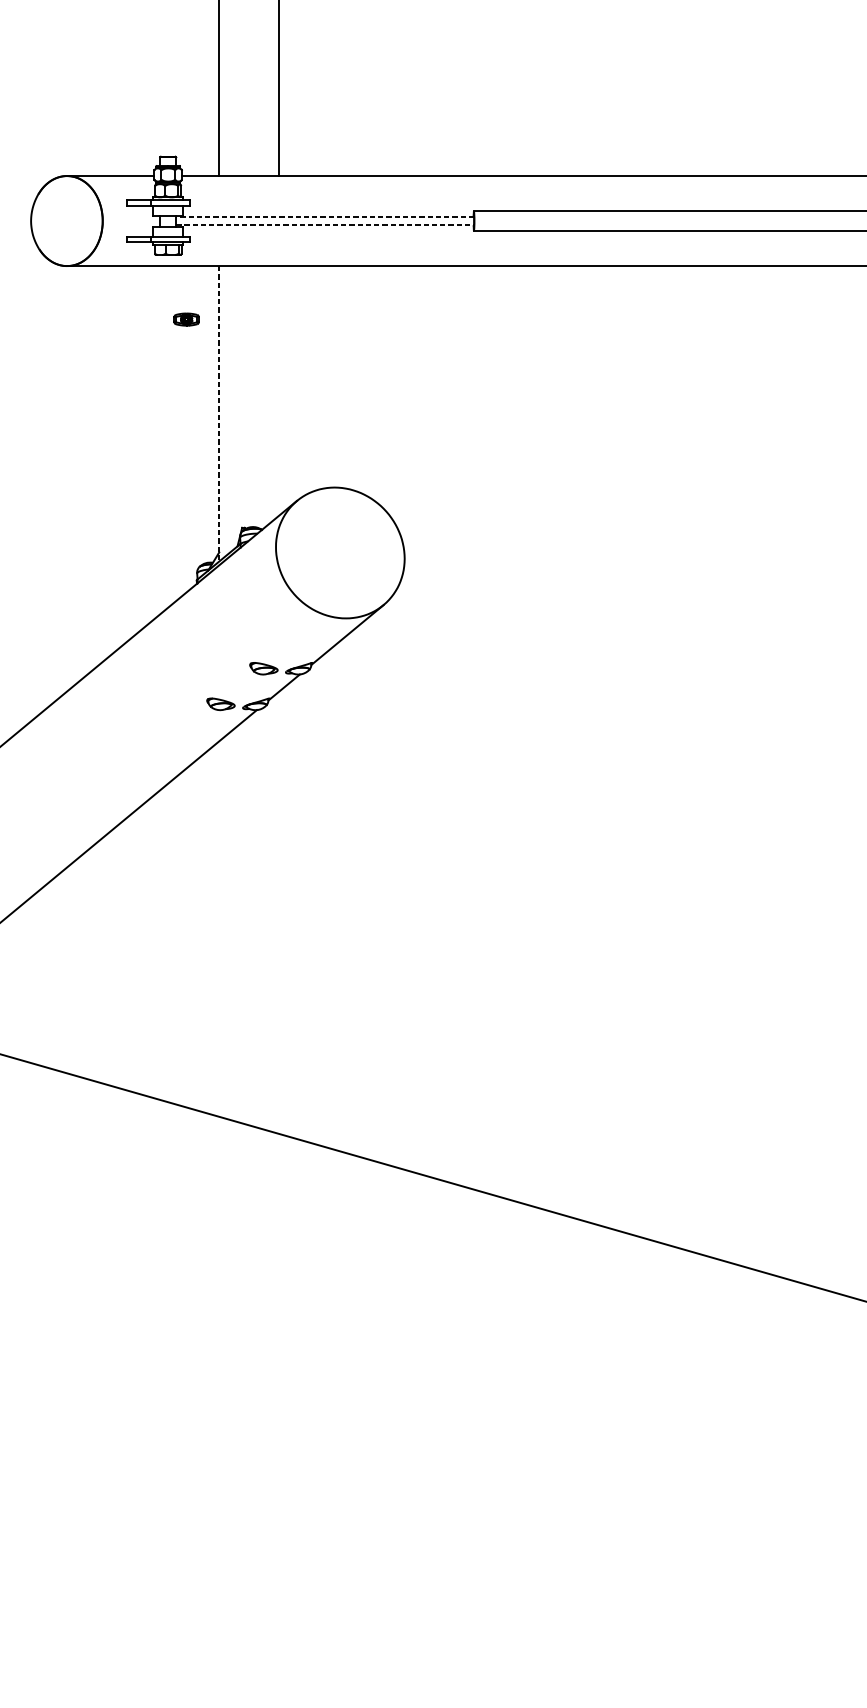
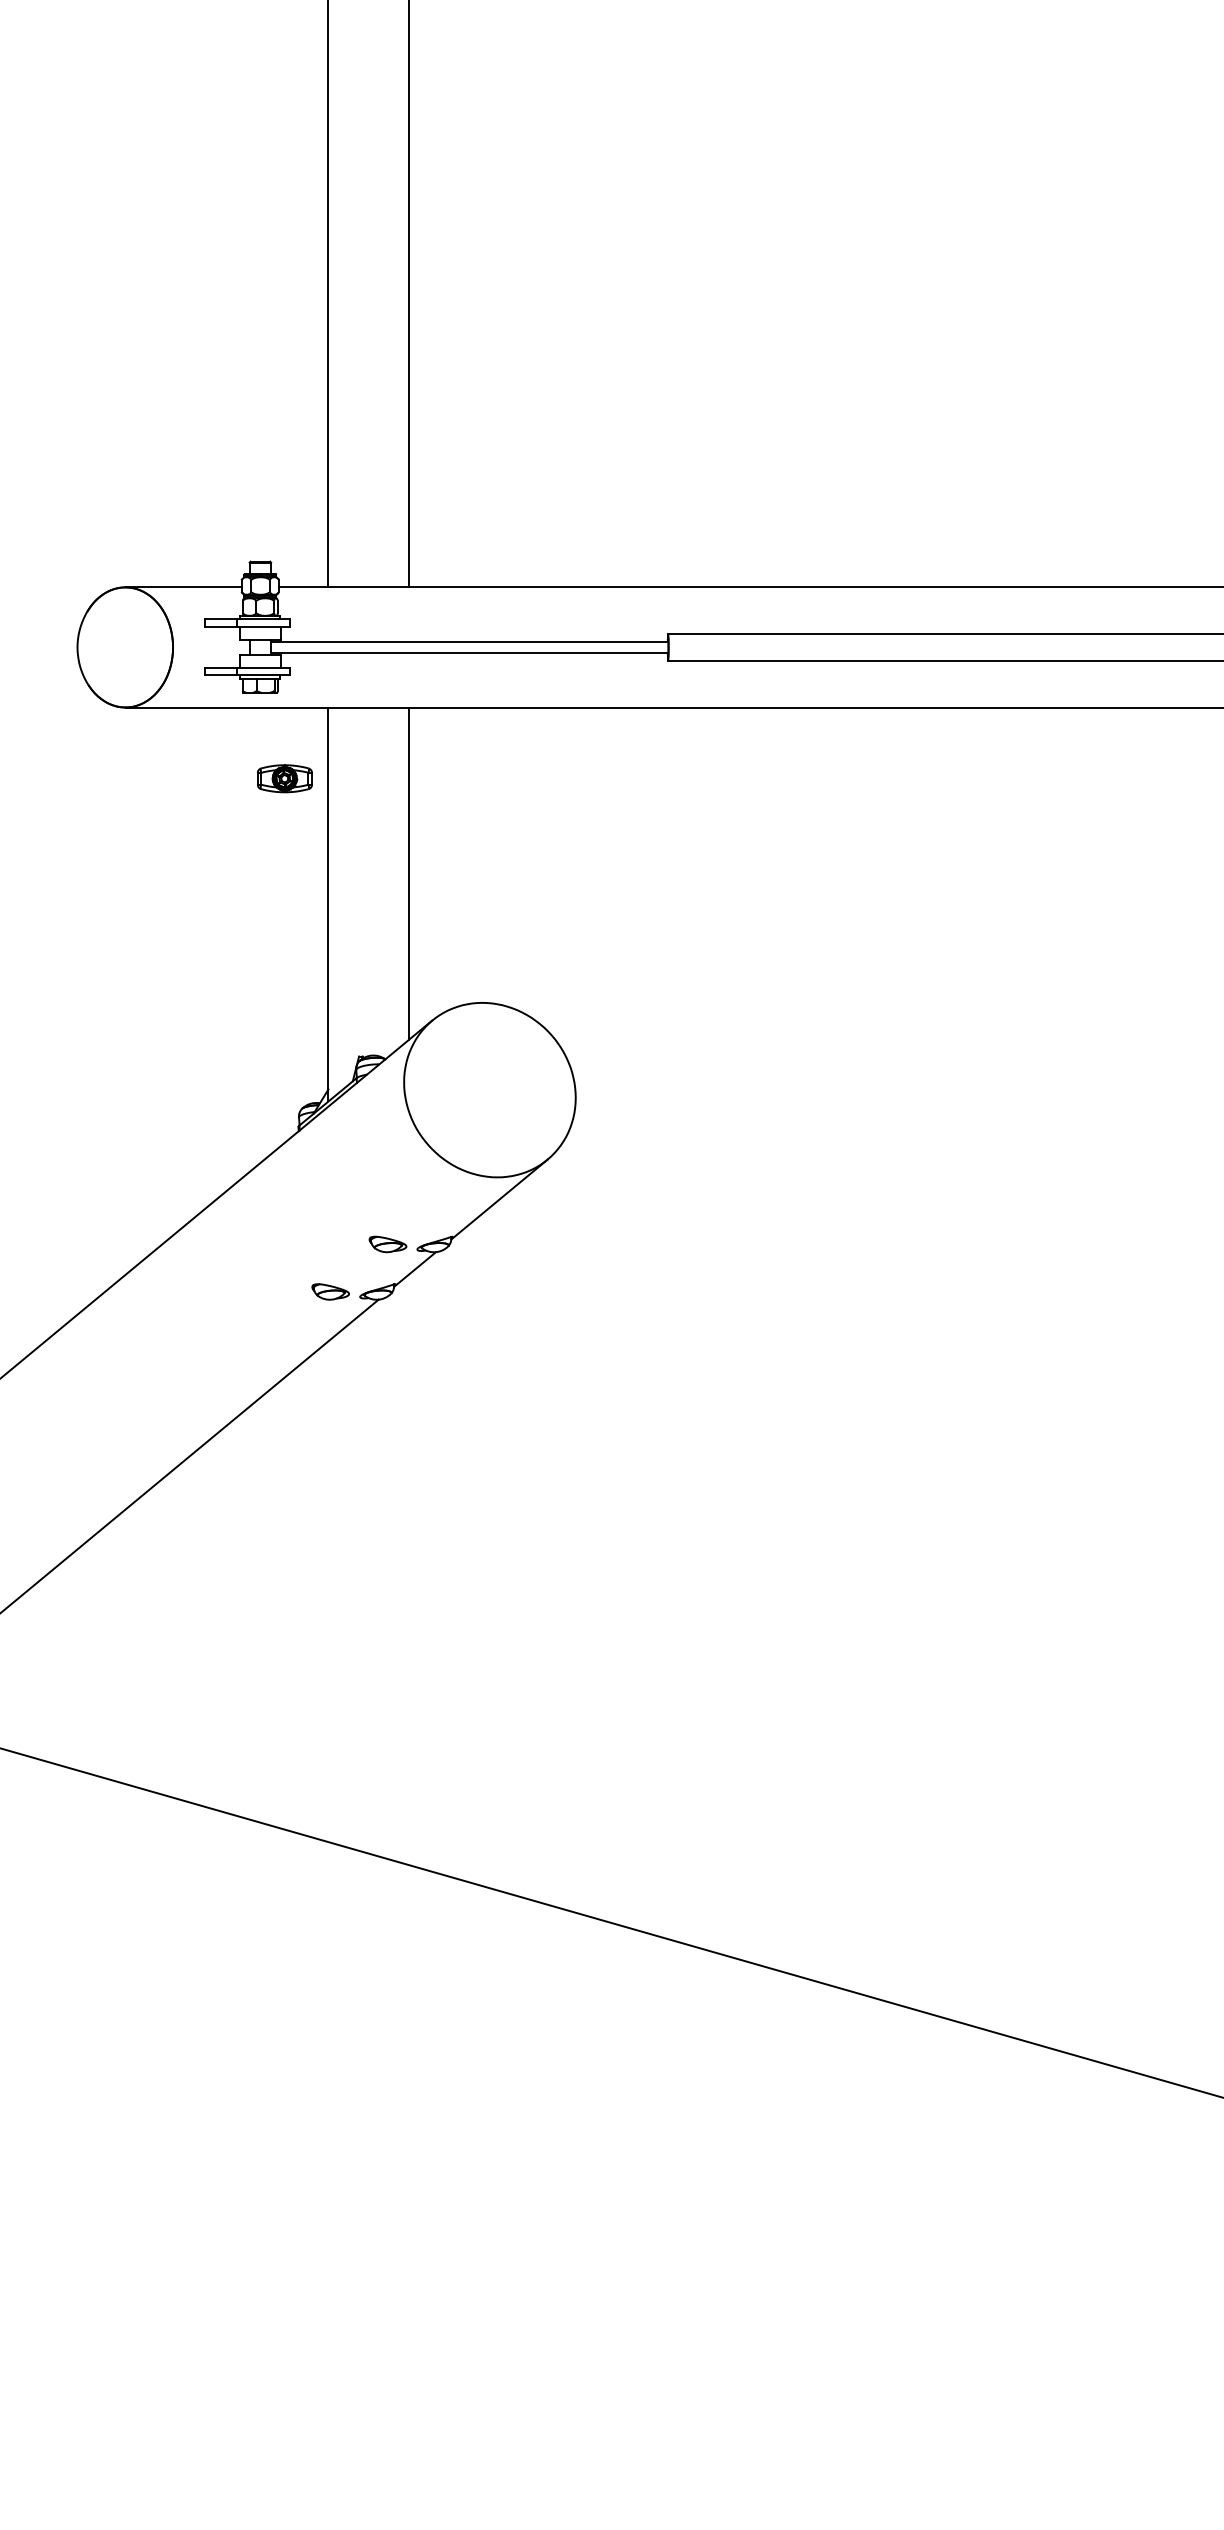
line: (325, 217) -> (469, 642), dashed -> solid
line: (325, 224) -> (469, 652), dashed -> solid
part: (186, 319) -> (284, 778), size x1.67
line: (279, 390) -> (408, 873), added
line: (219, 413) -> (328, 904), dashed -> solid

